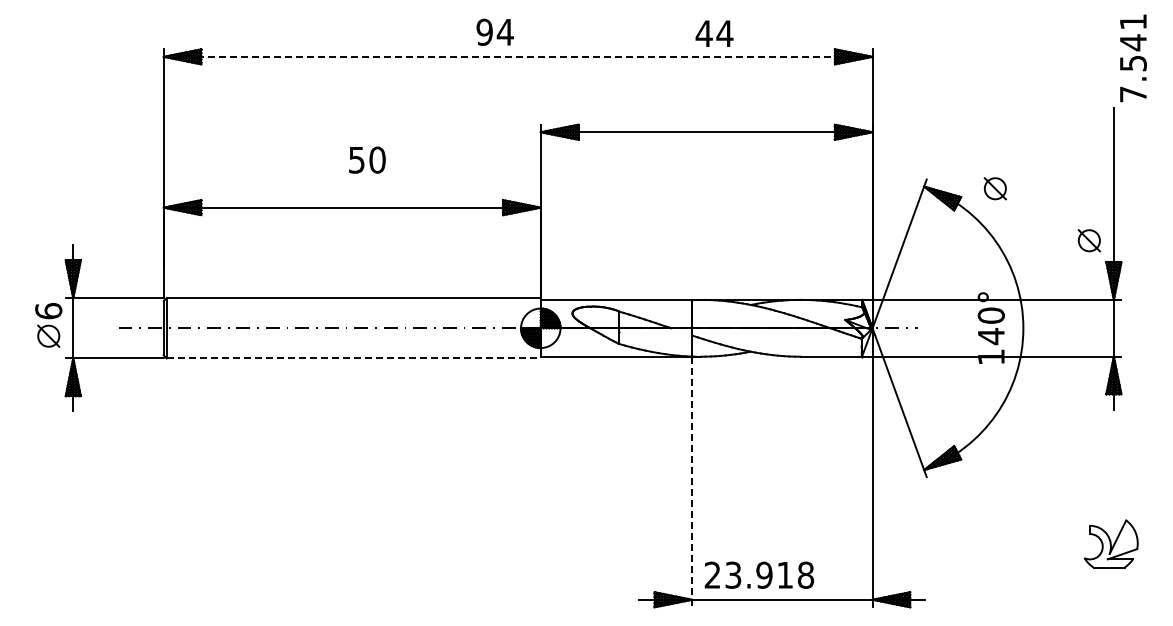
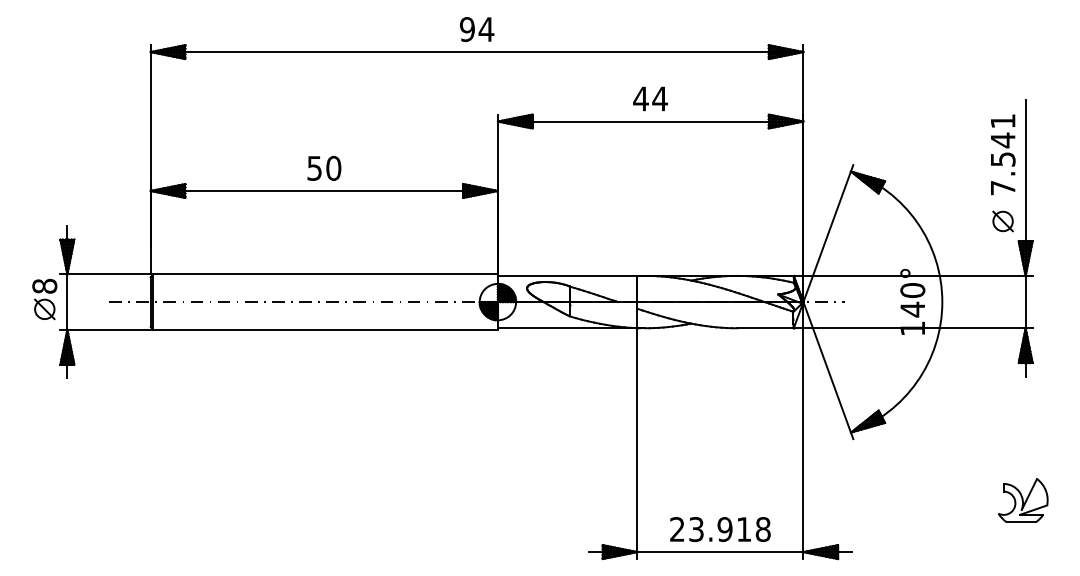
text: (494, 31) -> (476, 28), moved
text: (714, 33) -> (650, 98), moved
line: (518, 56) -> (477, 51), dashed -> solid
text: (1133, 58) -> (1003, 154), moved
text: (367, 159) -> (324, 167), moved
part: (994, 188) -> (915, 173), removed
text: (48, 310) -> (44, 285), 6 -> 8
line: (354, 358) -> (326, 329), dashed -> solid
line: (692, 482) -> (637, 444), dashed -> solid
text: (759, 574) -> (720, 528), moved

